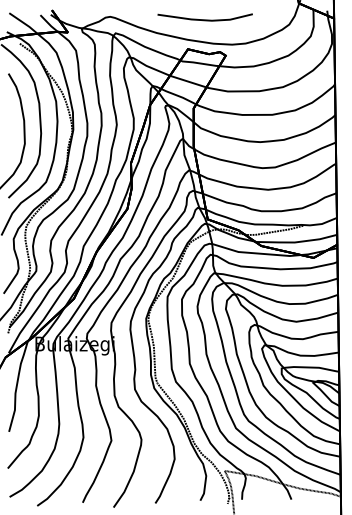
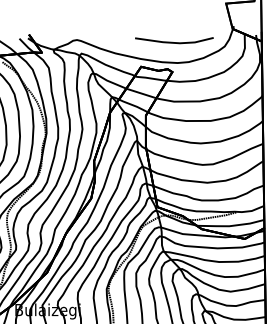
line: (204, 19) -> (173, 42), moved

